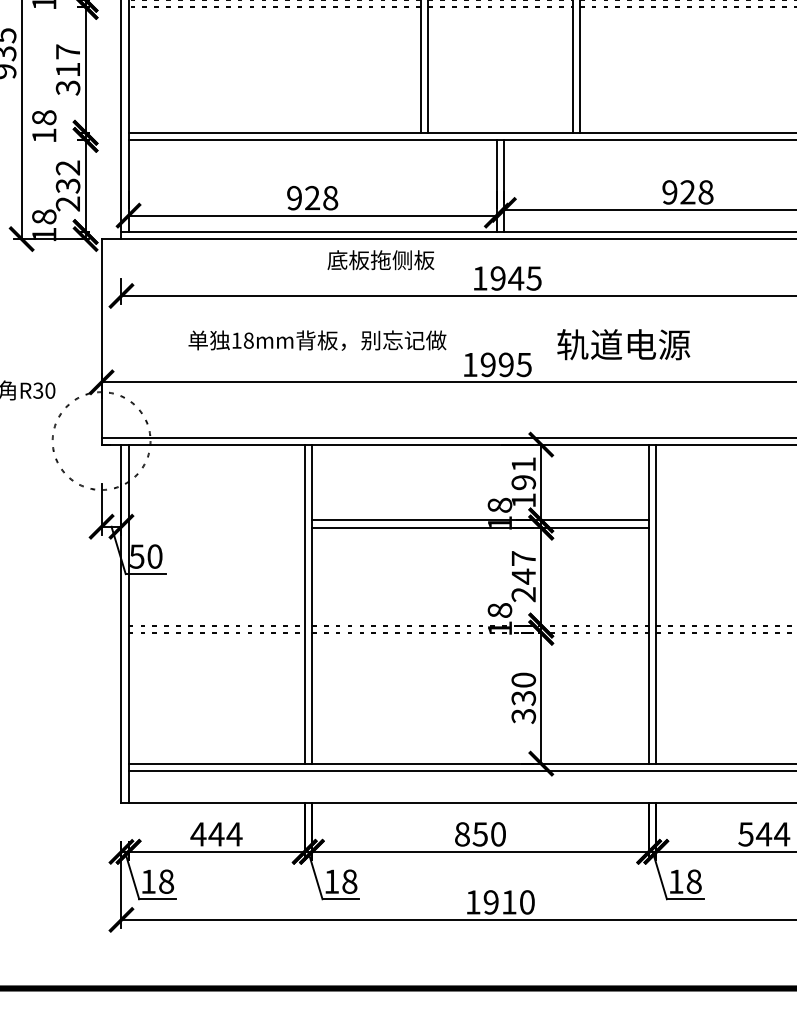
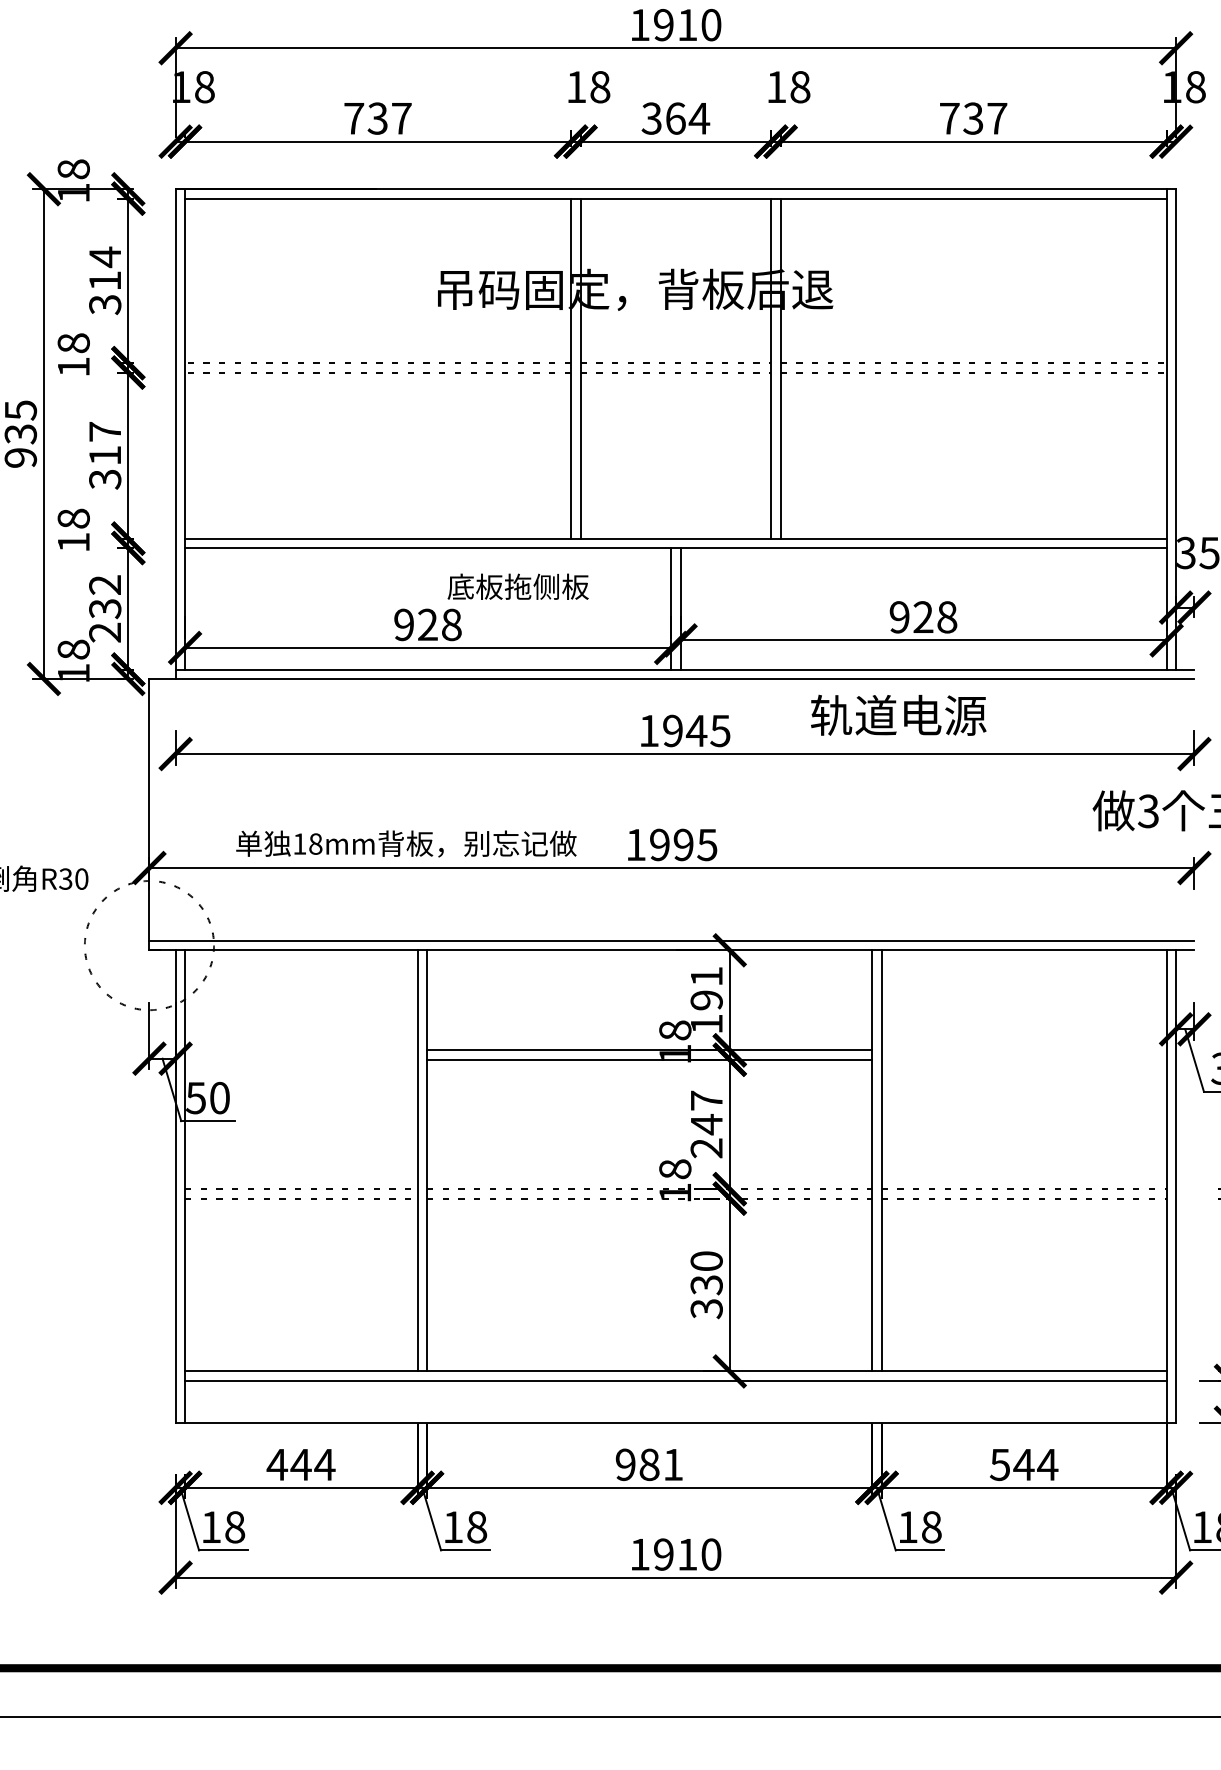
text: (380, 259) -> (517, 586), moved
text: (317, 340) -> (406, 843), moved
text: (623, 344) -> (898, 714), moved
text: (480, 834) -> (649, 1464), 850 -> 981

